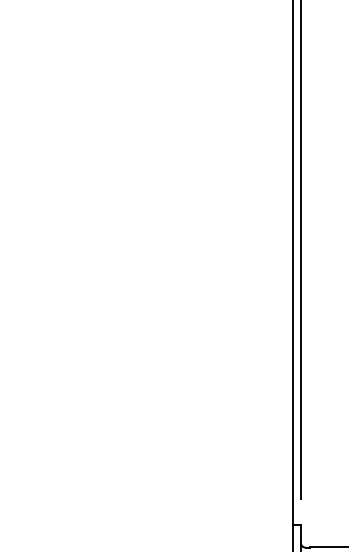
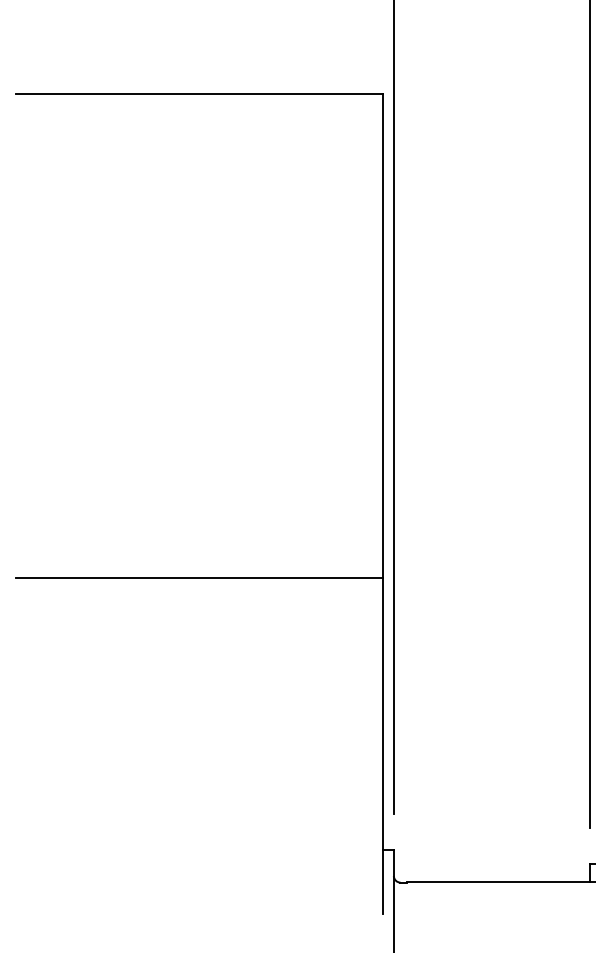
line: (162, 330) -> (199, 577), added

